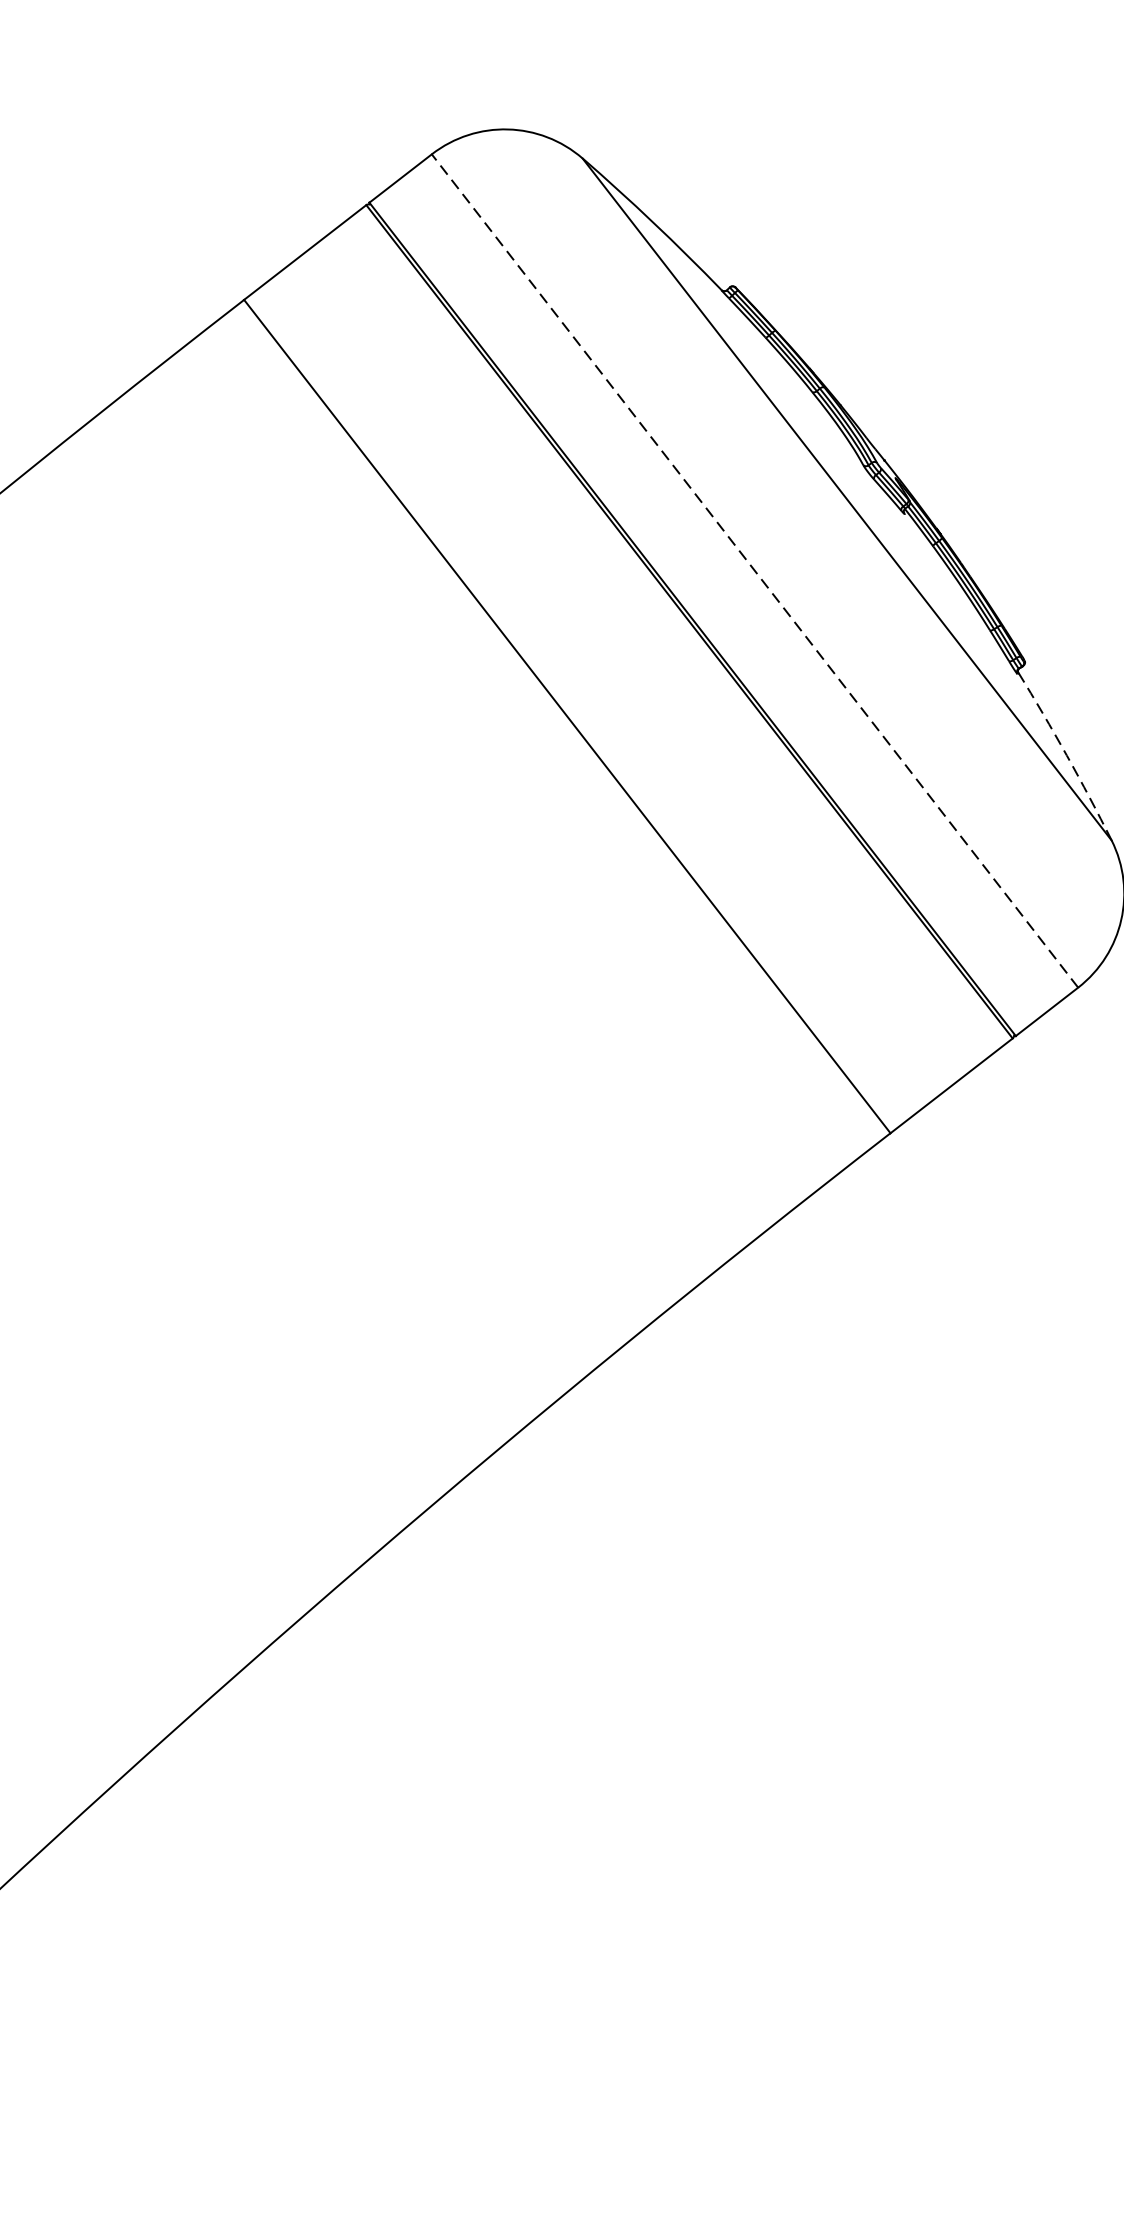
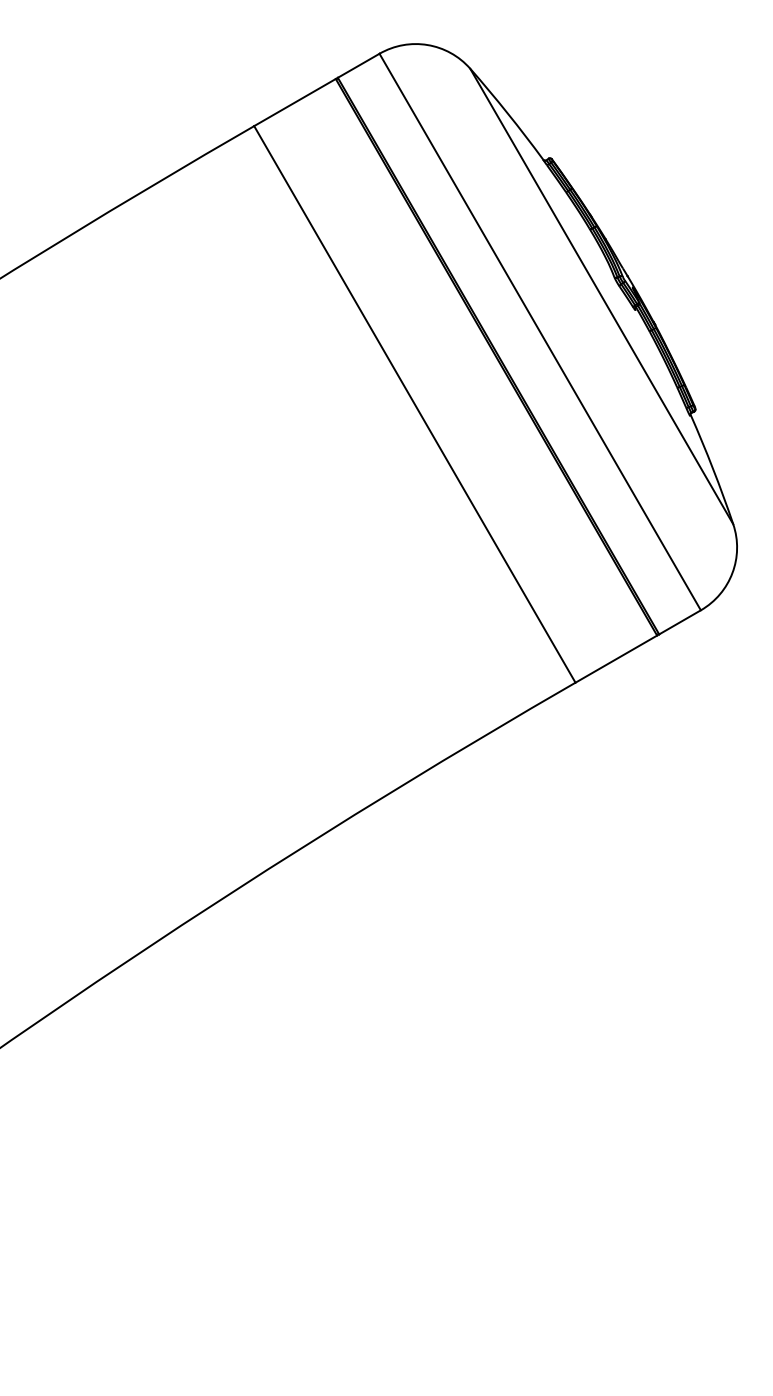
line: (753, 570) -> (539, 331), dashed -> solid
arc: (1067, 755) -> (713, 469), dashed -> solid

